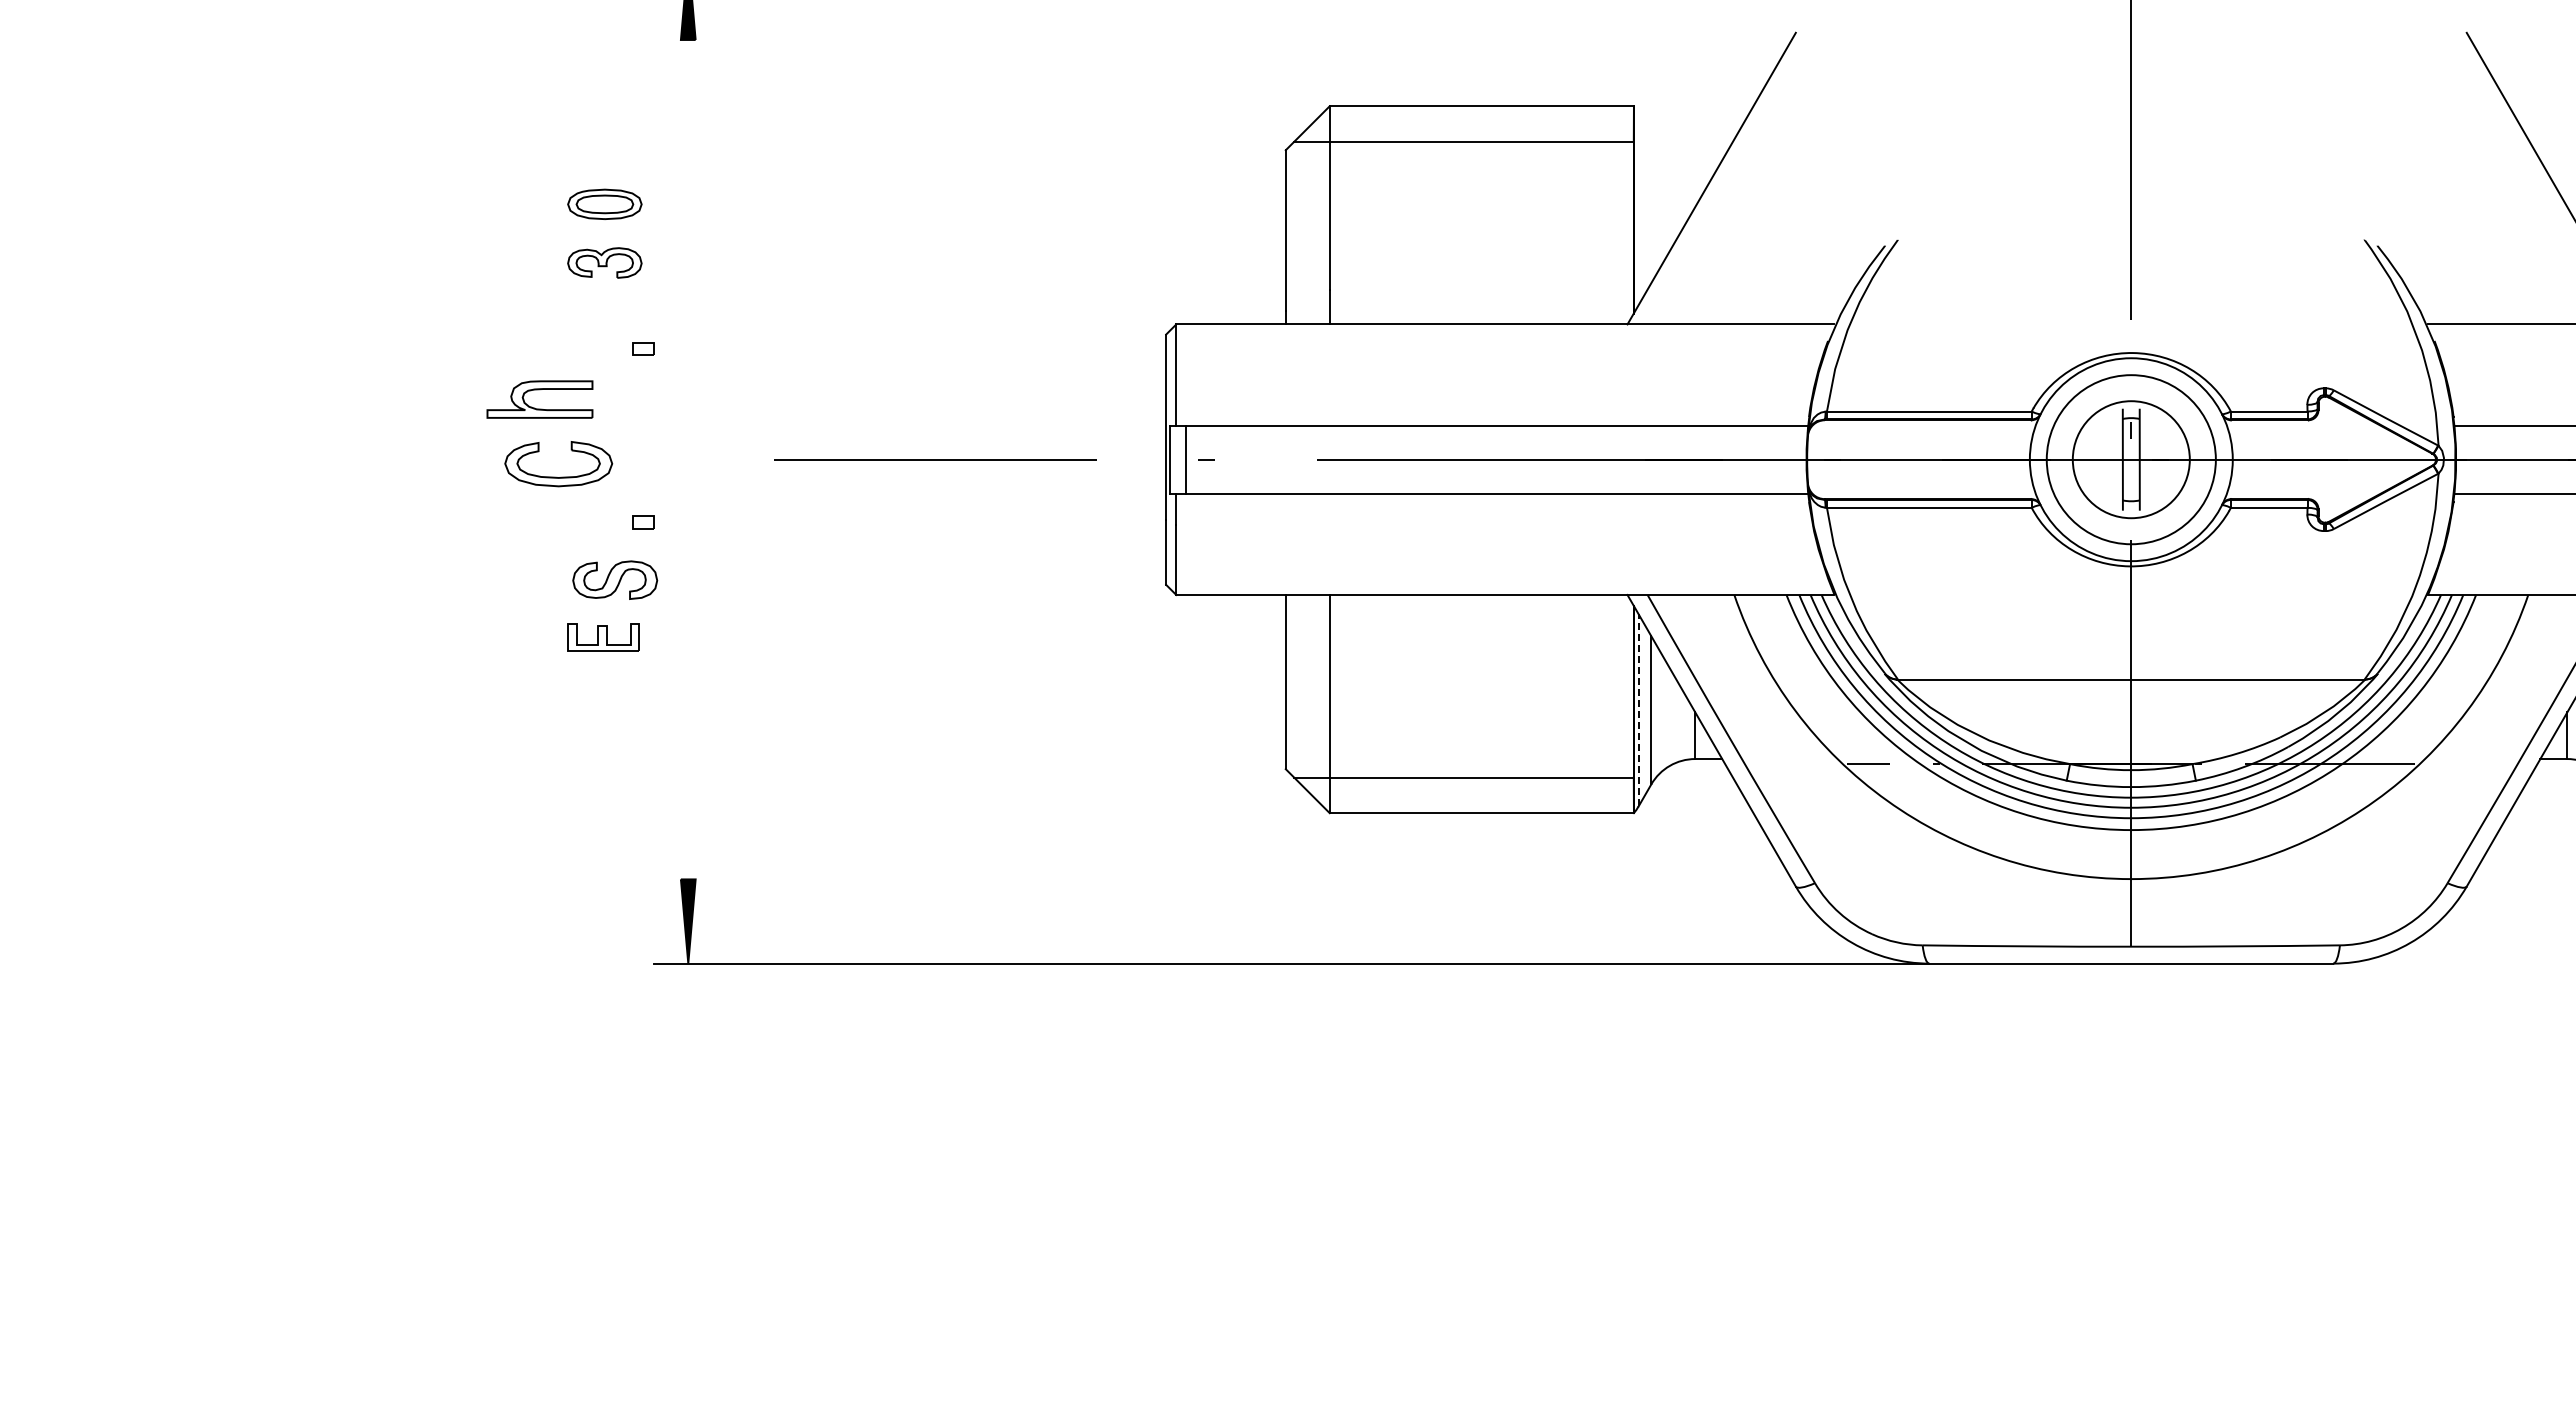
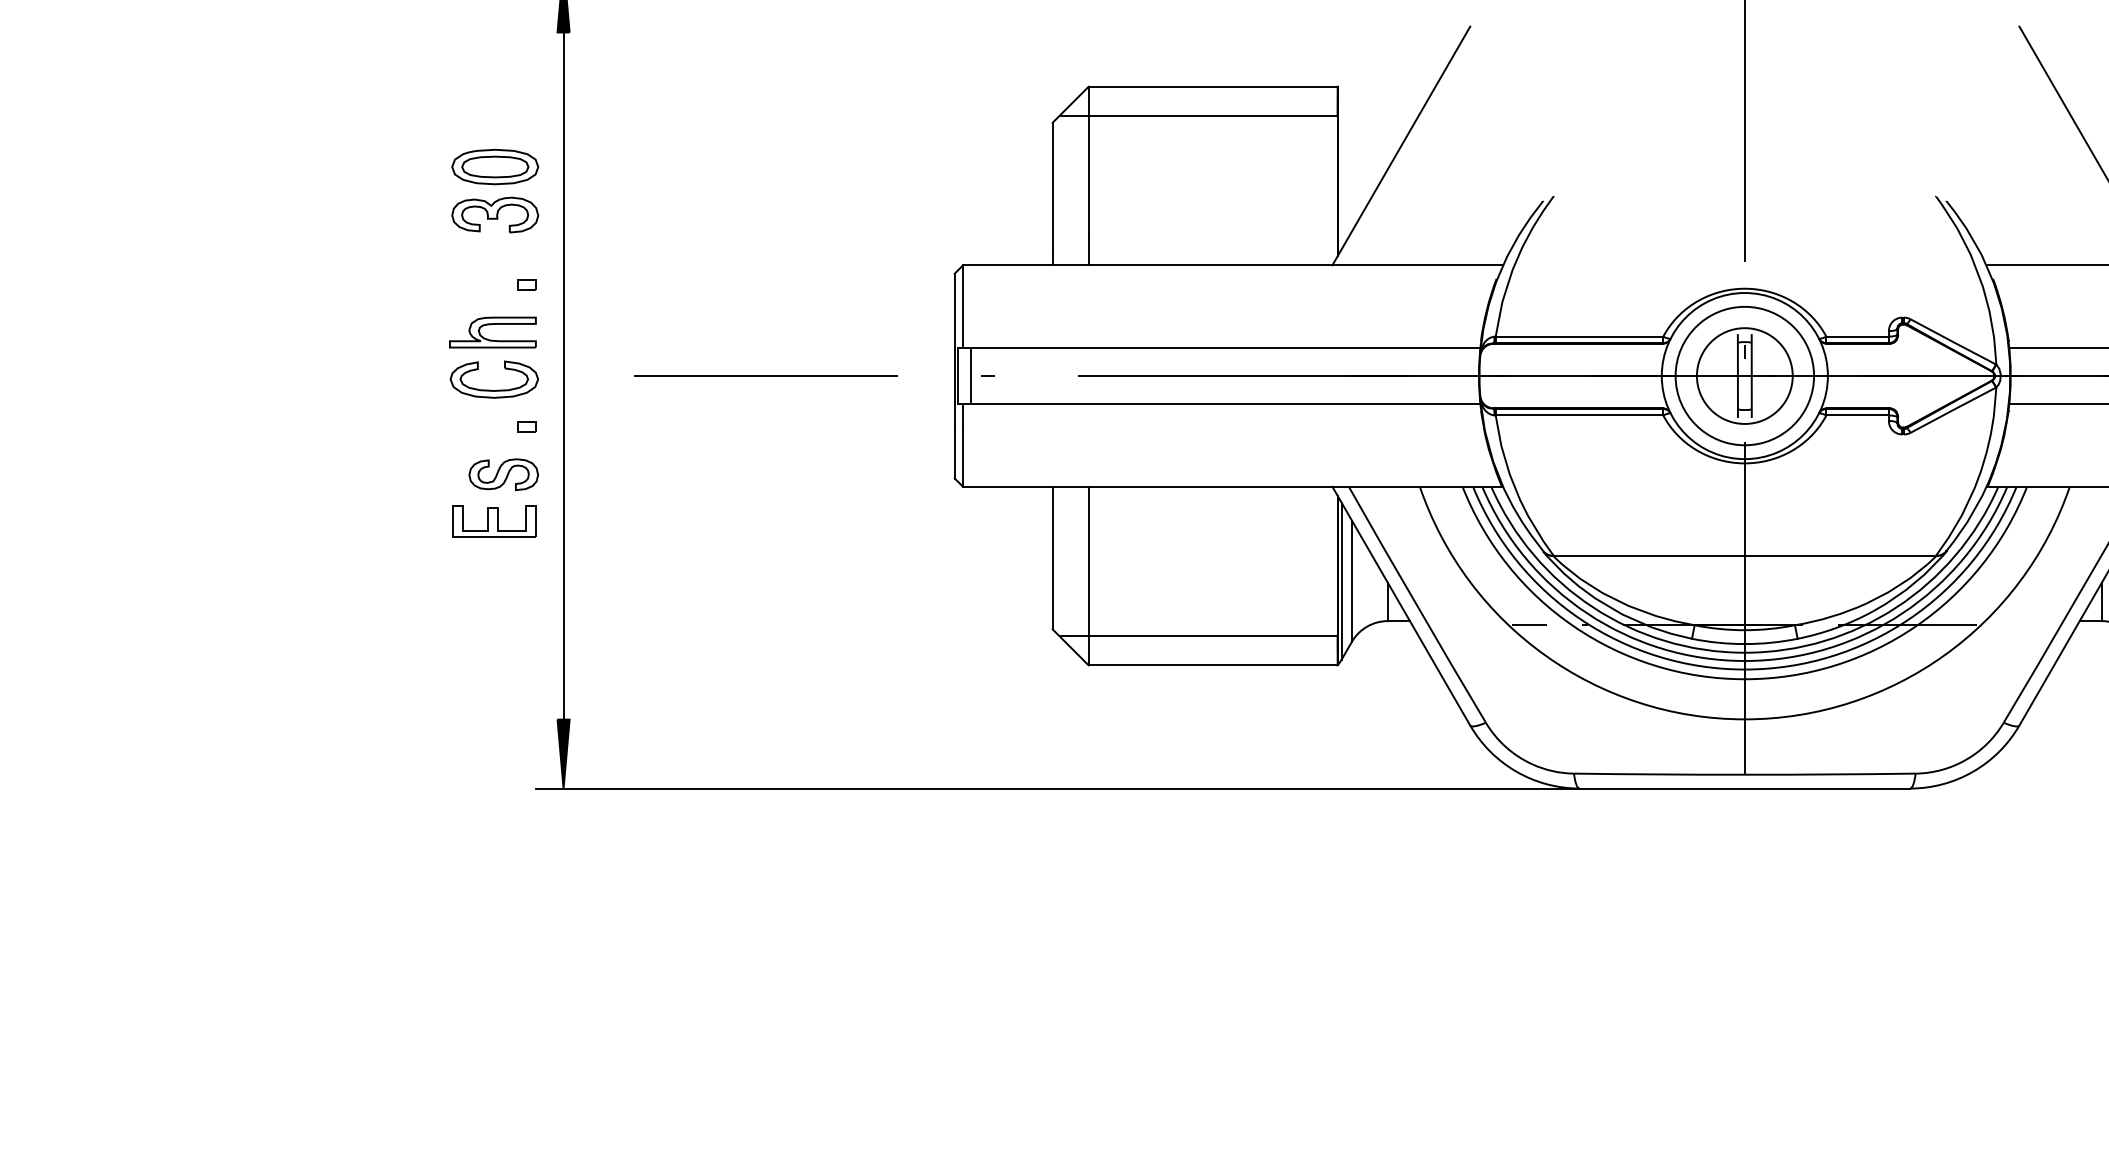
part: (604, 204) -> (494, 167), size x1.43
part: (604, 262) -> (494, 214), size x1.43
part: (539, 390) -> (492, 325), moved
line: (688, 459) -> (563, 375), added
part: (556, 476) -> (492, 389), moved
part: (603, 637) -> (494, 521), size x1.43
line: (1638, 709) -> (1341, 580), dashed -> solid

